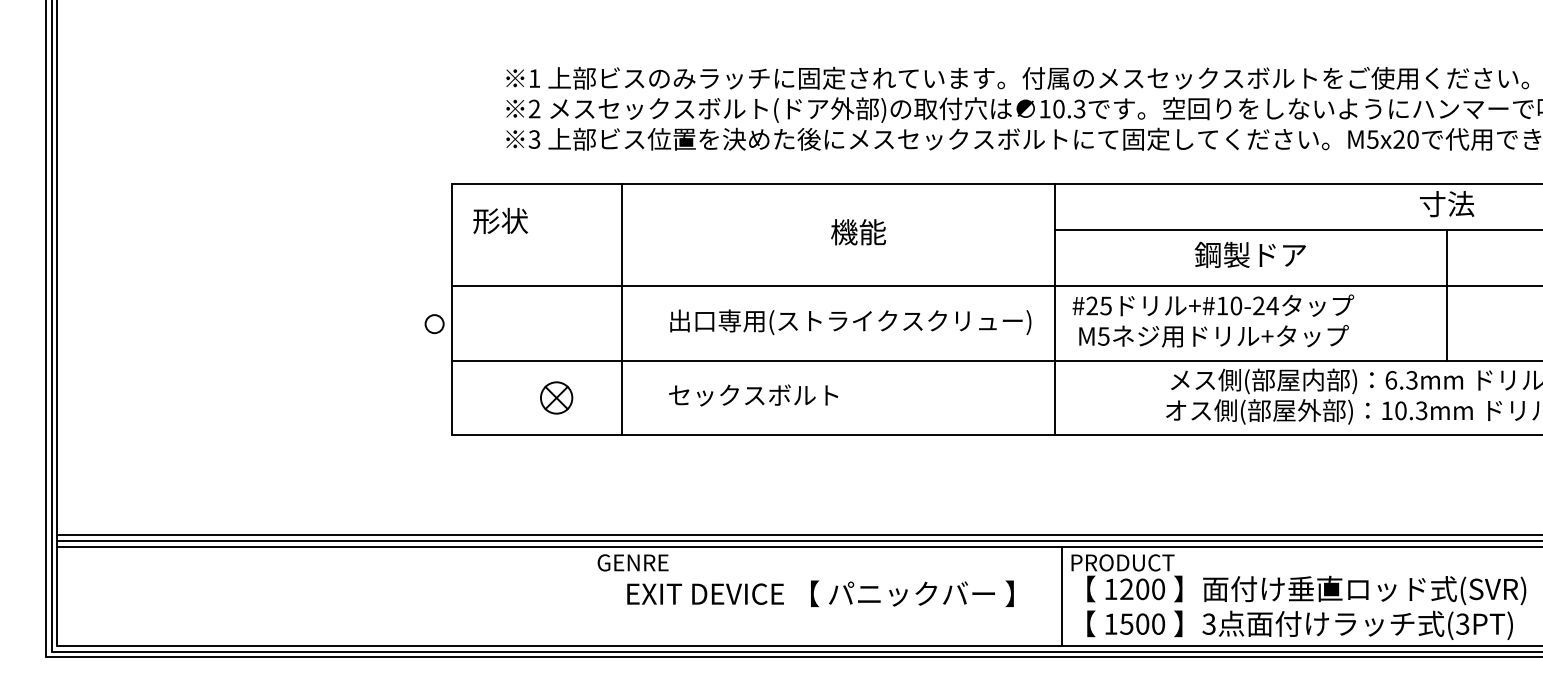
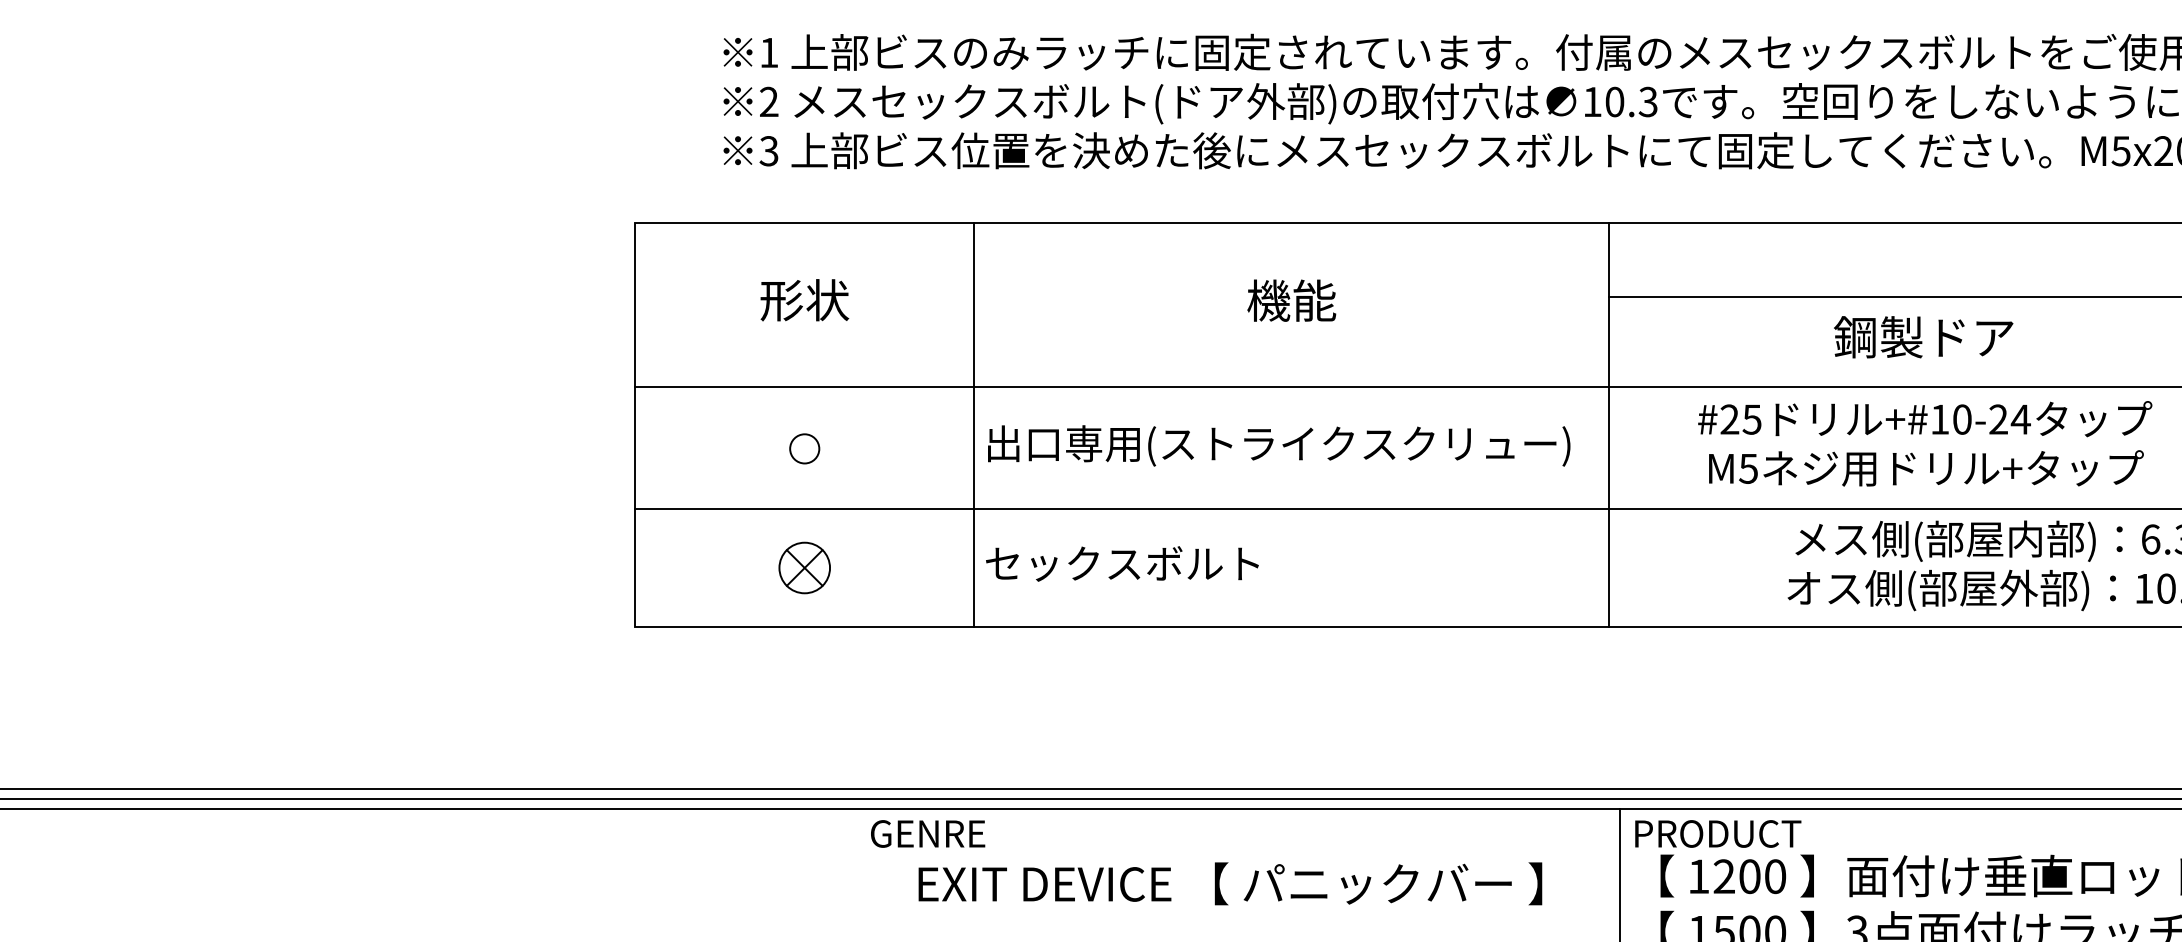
text: (500, 220) -> (804, 299), moved
line: (621, 309) -> (973, 425), moved
text: (1213, 320) -> (1925, 443), moved
circle: (434, 324) -> (804, 449), moved

